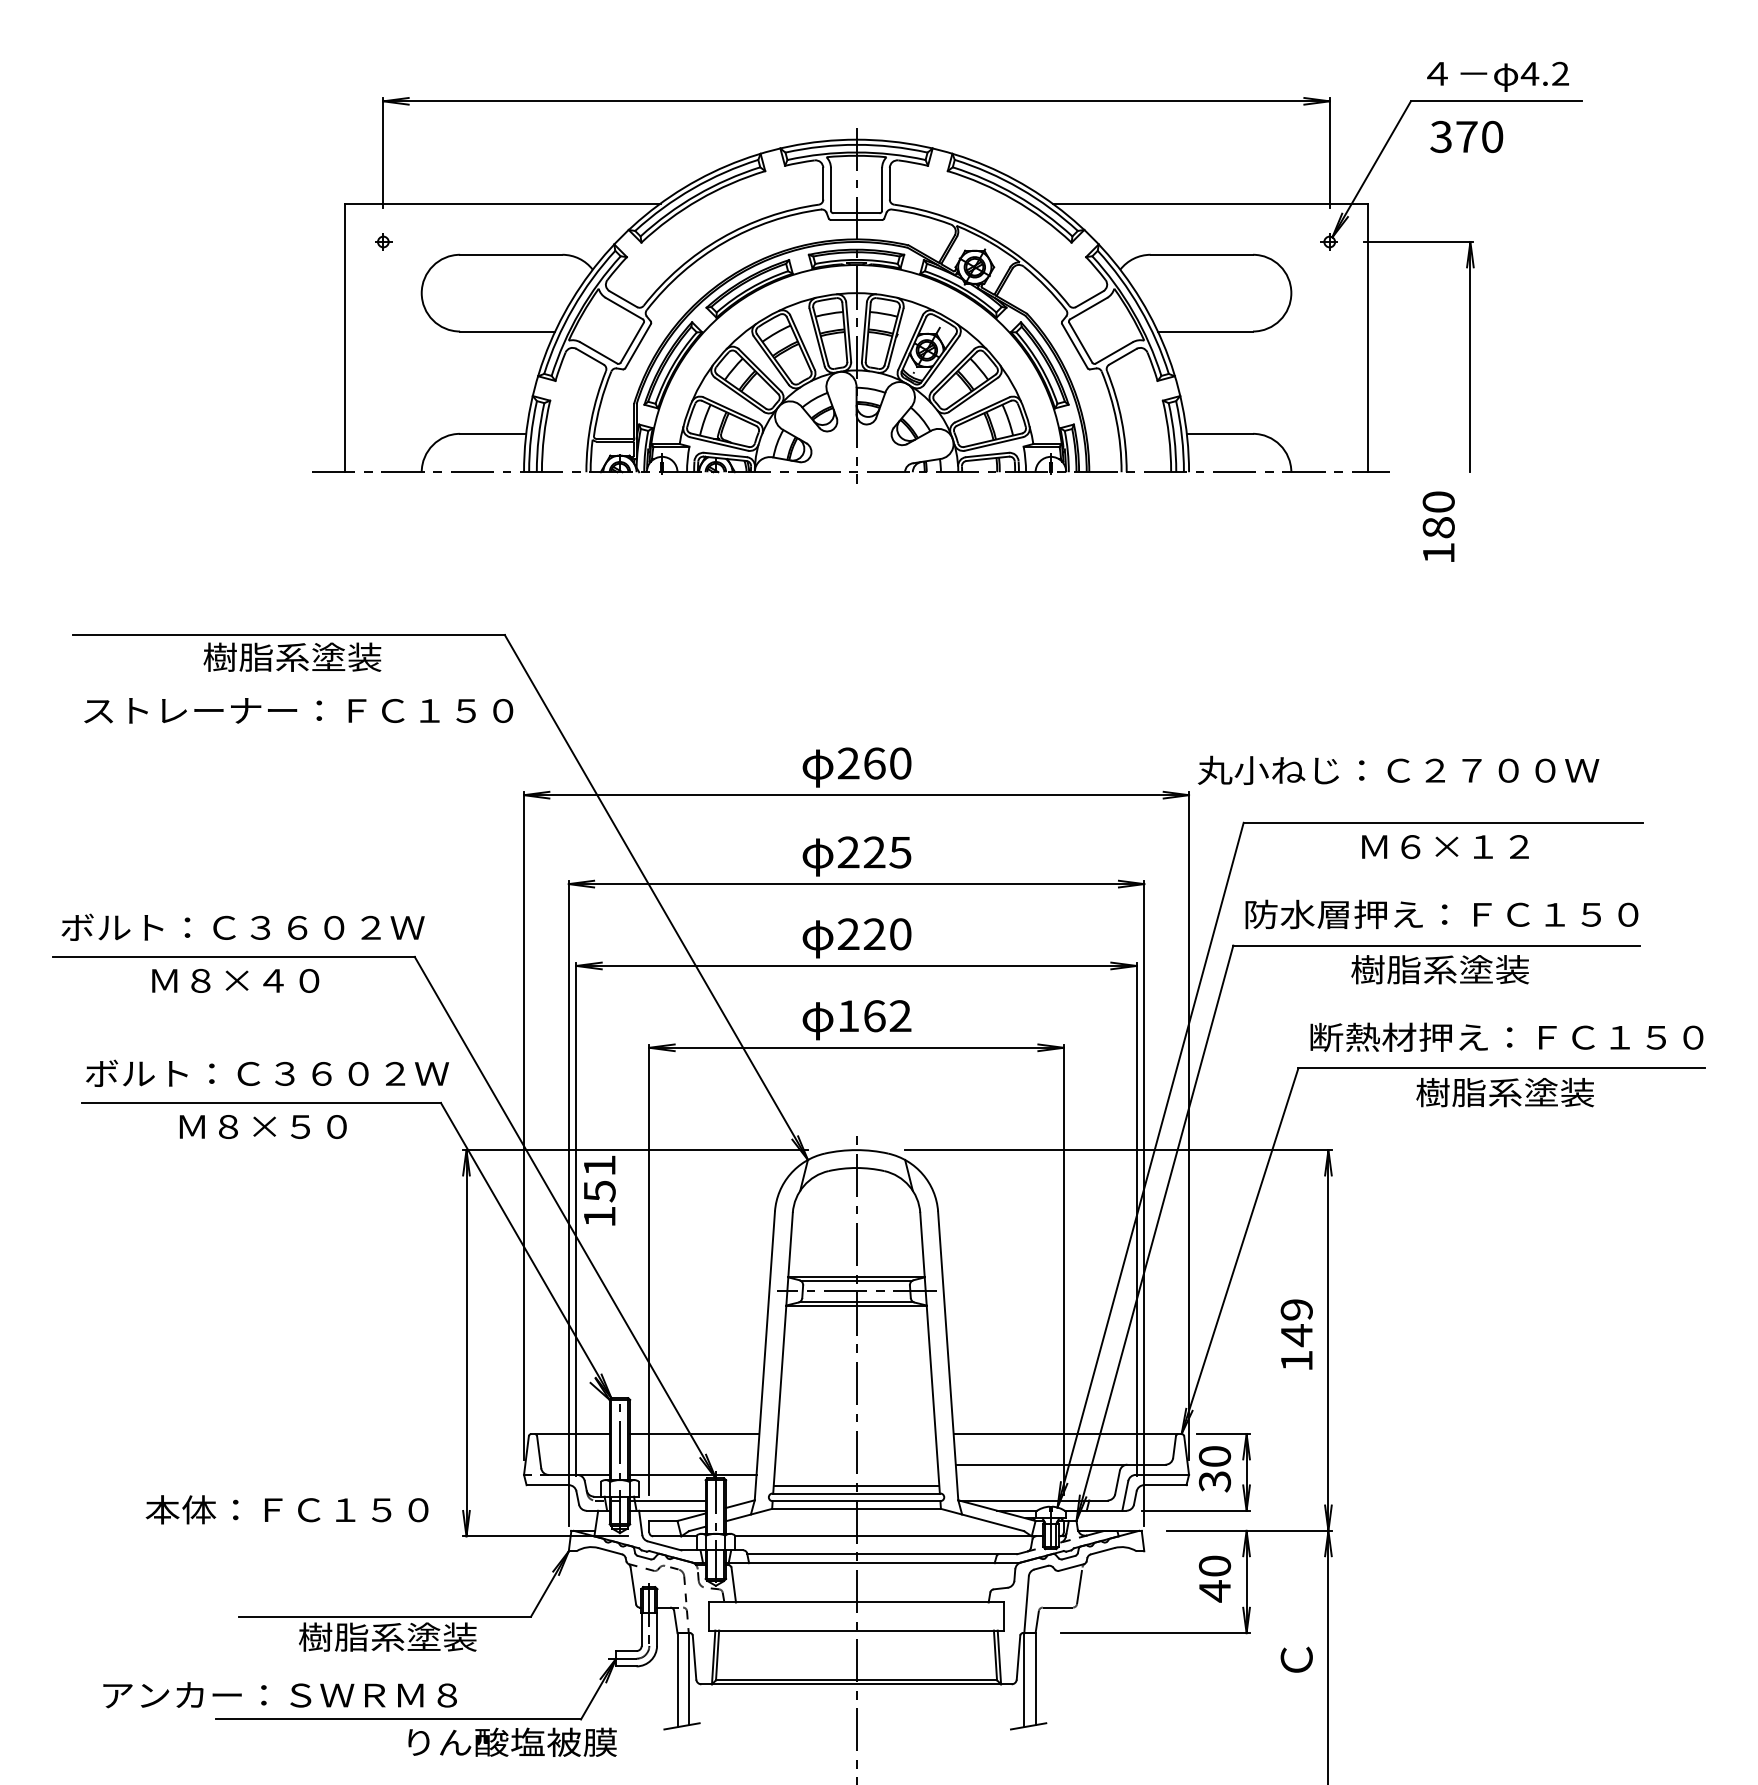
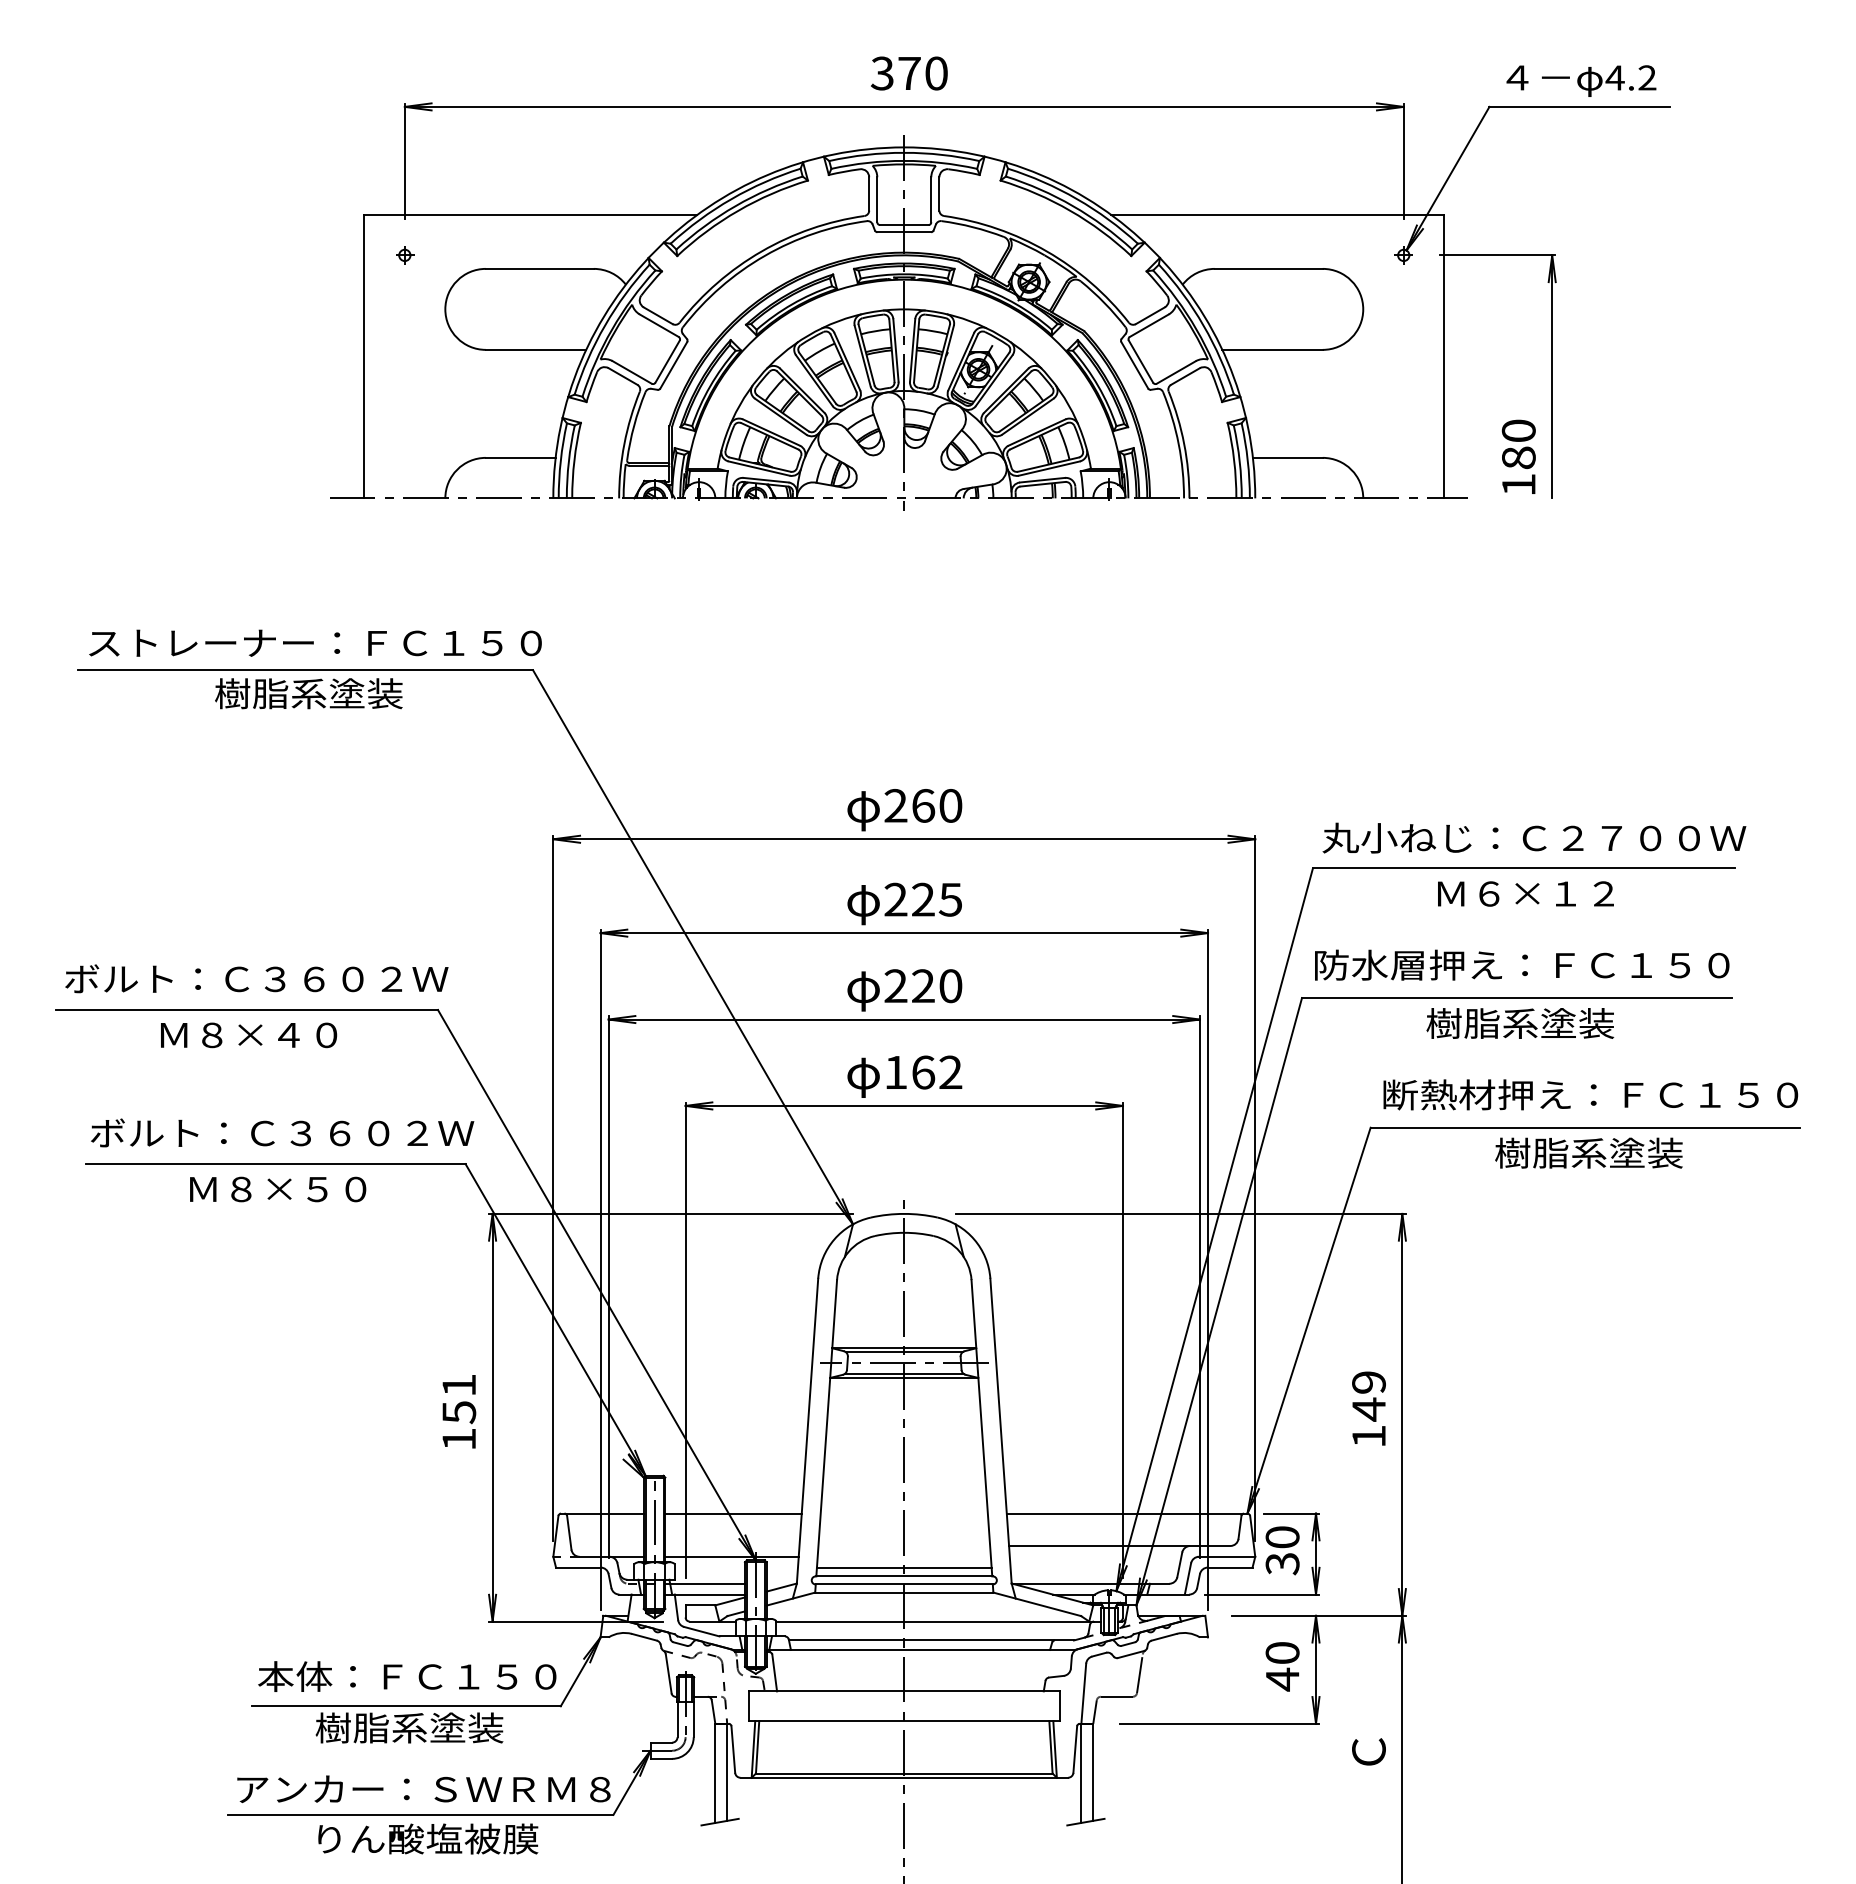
text: (1466, 136) -> (909, 73), moved
text: (1438, 526) -> (1518, 456), moved
text: (298, 710) -> (315, 642), moved
text: (1398, 769) -> (1534, 837), moved
text: (599, 1190) -> (459, 1411), moved
text: (287, 1509) -> (407, 1676), moved
text: (279, 1695) -> (423, 1789), moved
text: (512, 1741) -> (428, 1838), moved

